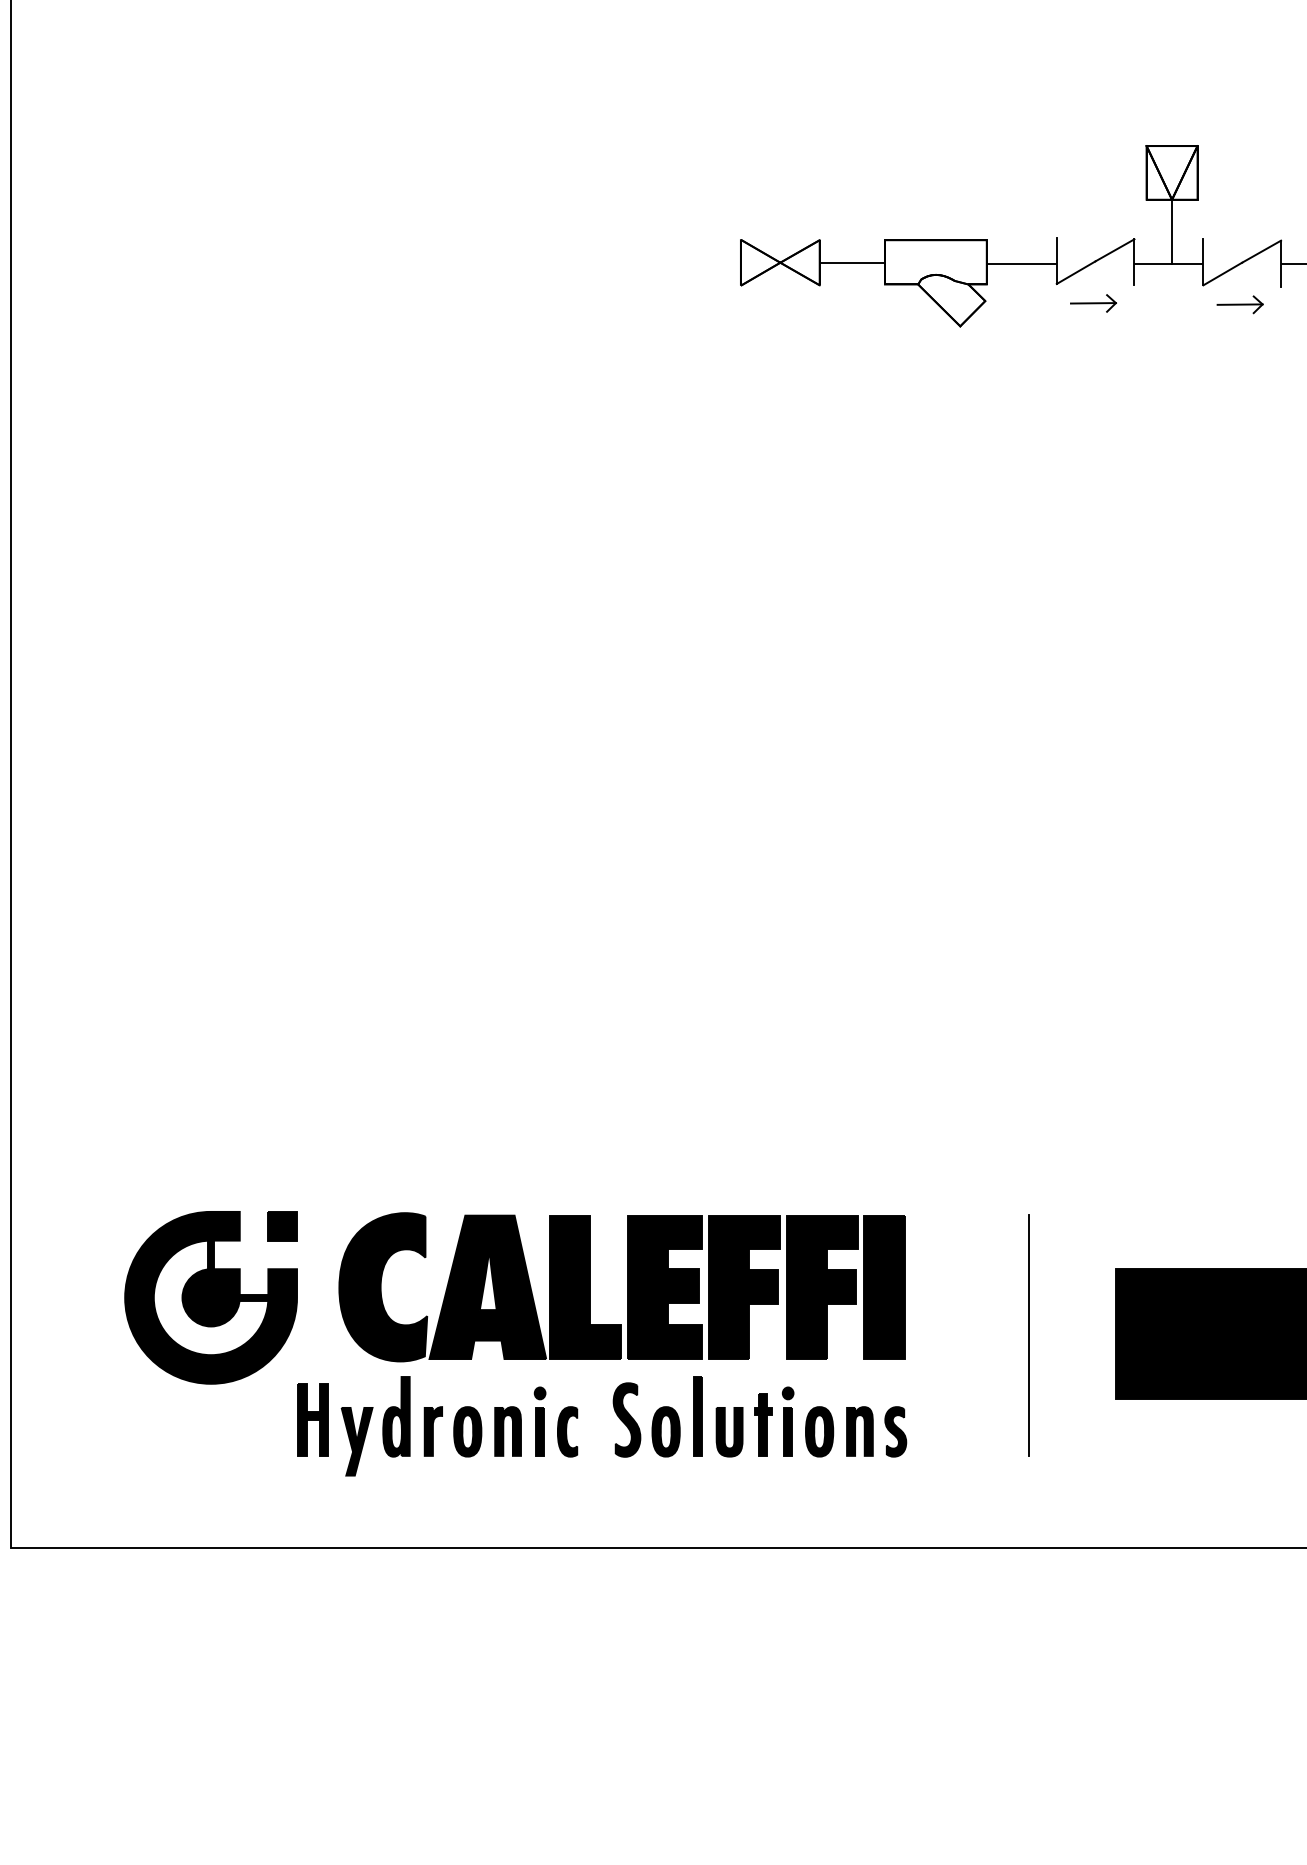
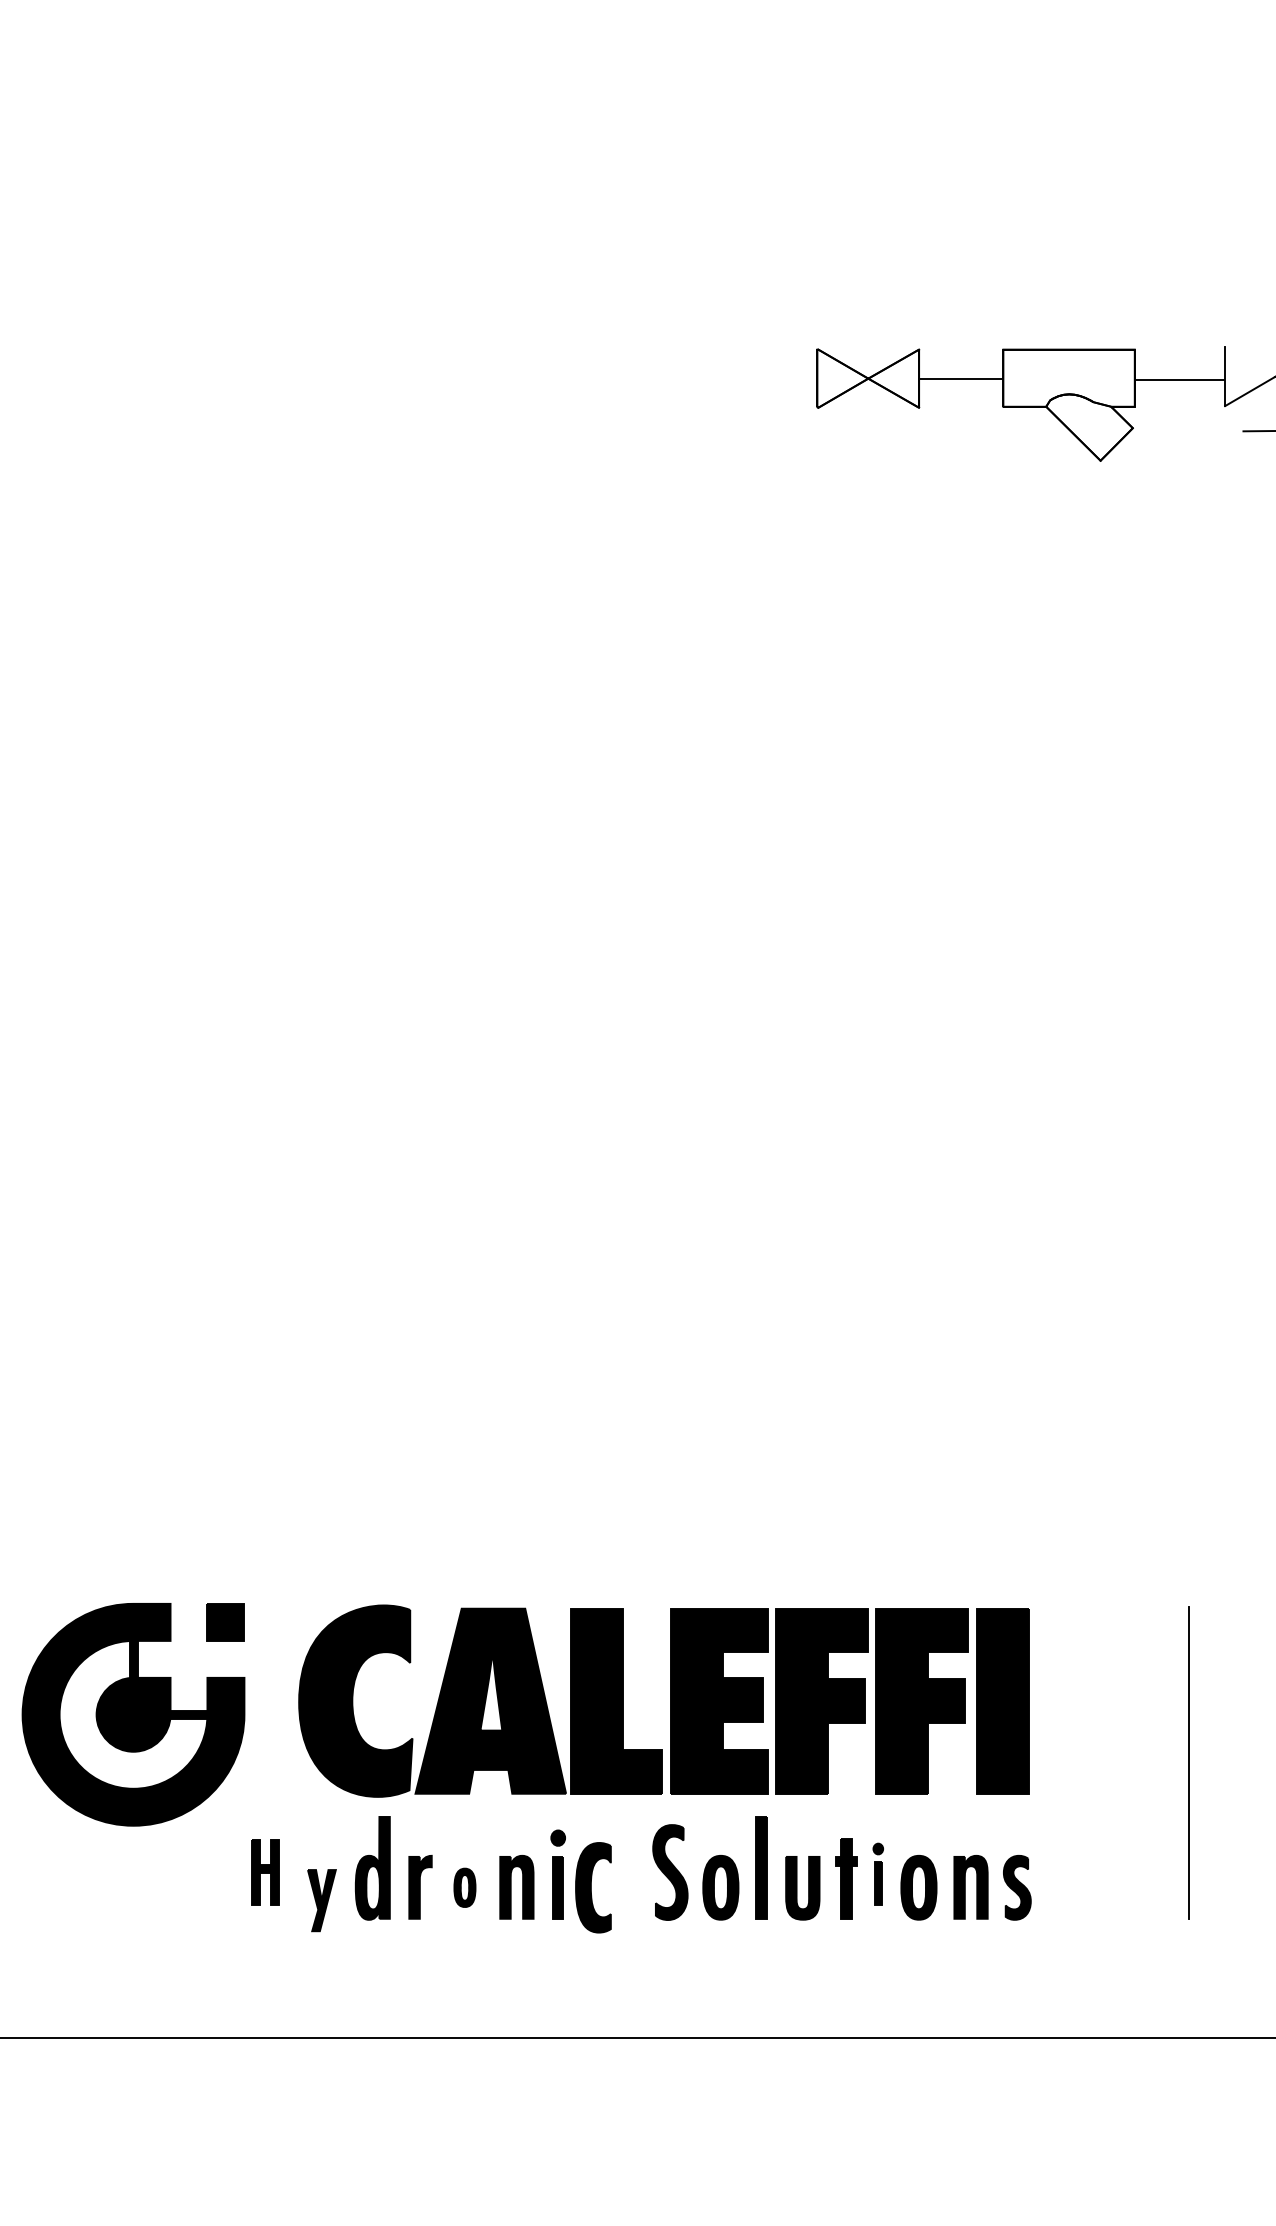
part: (312, 1419) -> (264, 1871), size x0.7
part: (787, 1421) -> (877, 1874), size x0.7
part: (467, 1431) -> (464, 1887), size x0.6
part: (567, 1431) -> (593, 1887), size x1.4
part: (356, 1441) -> (321, 1900), size x0.7

